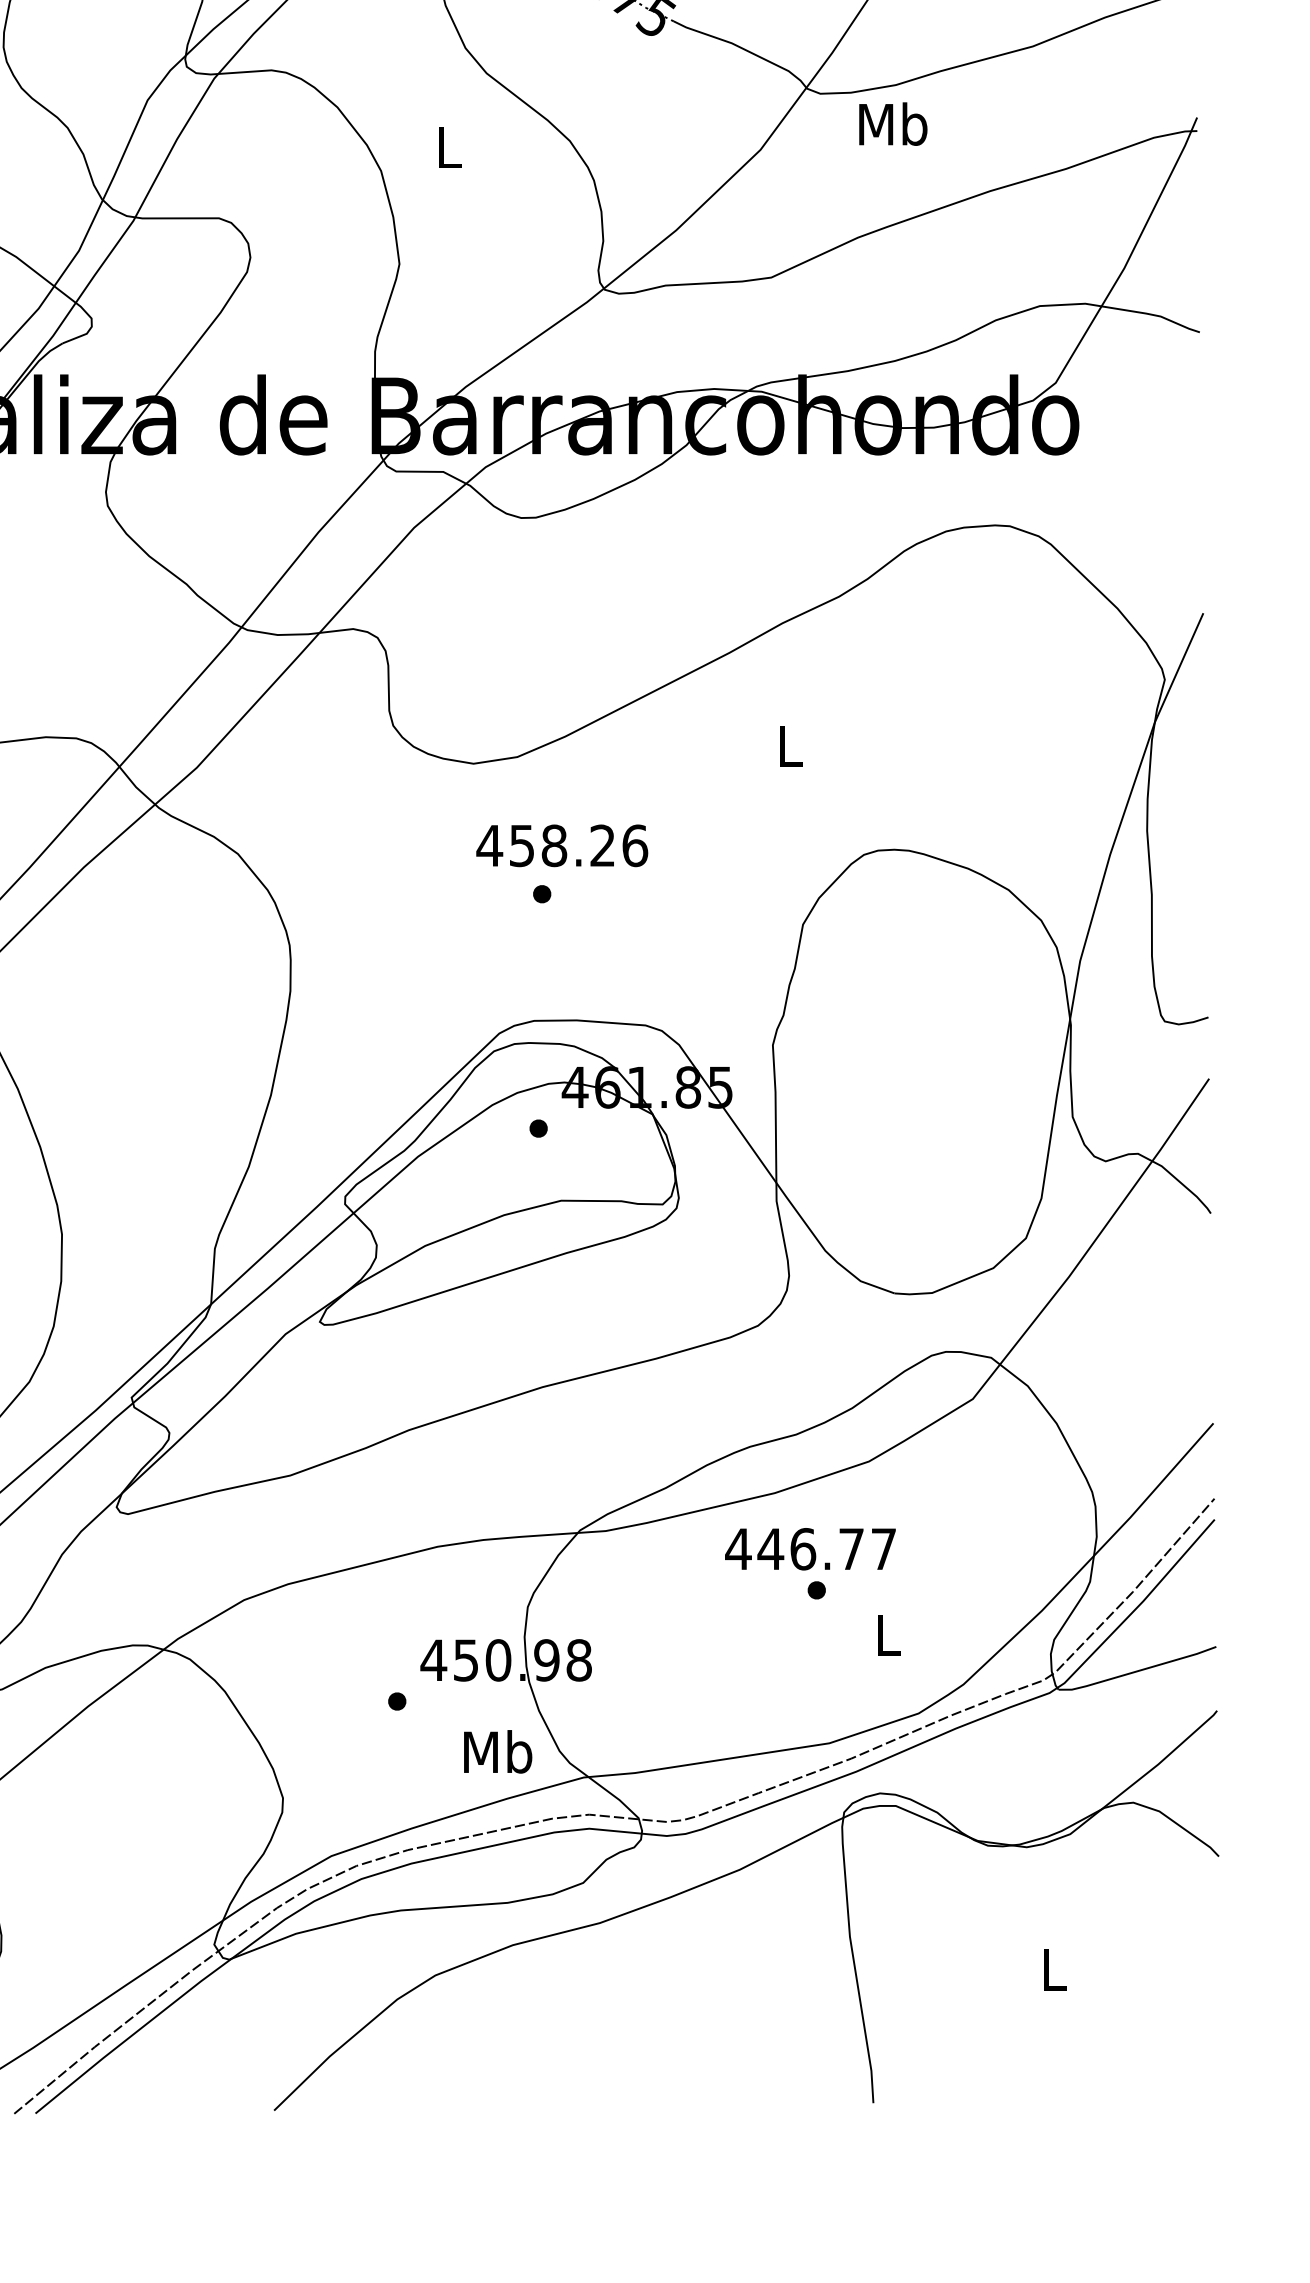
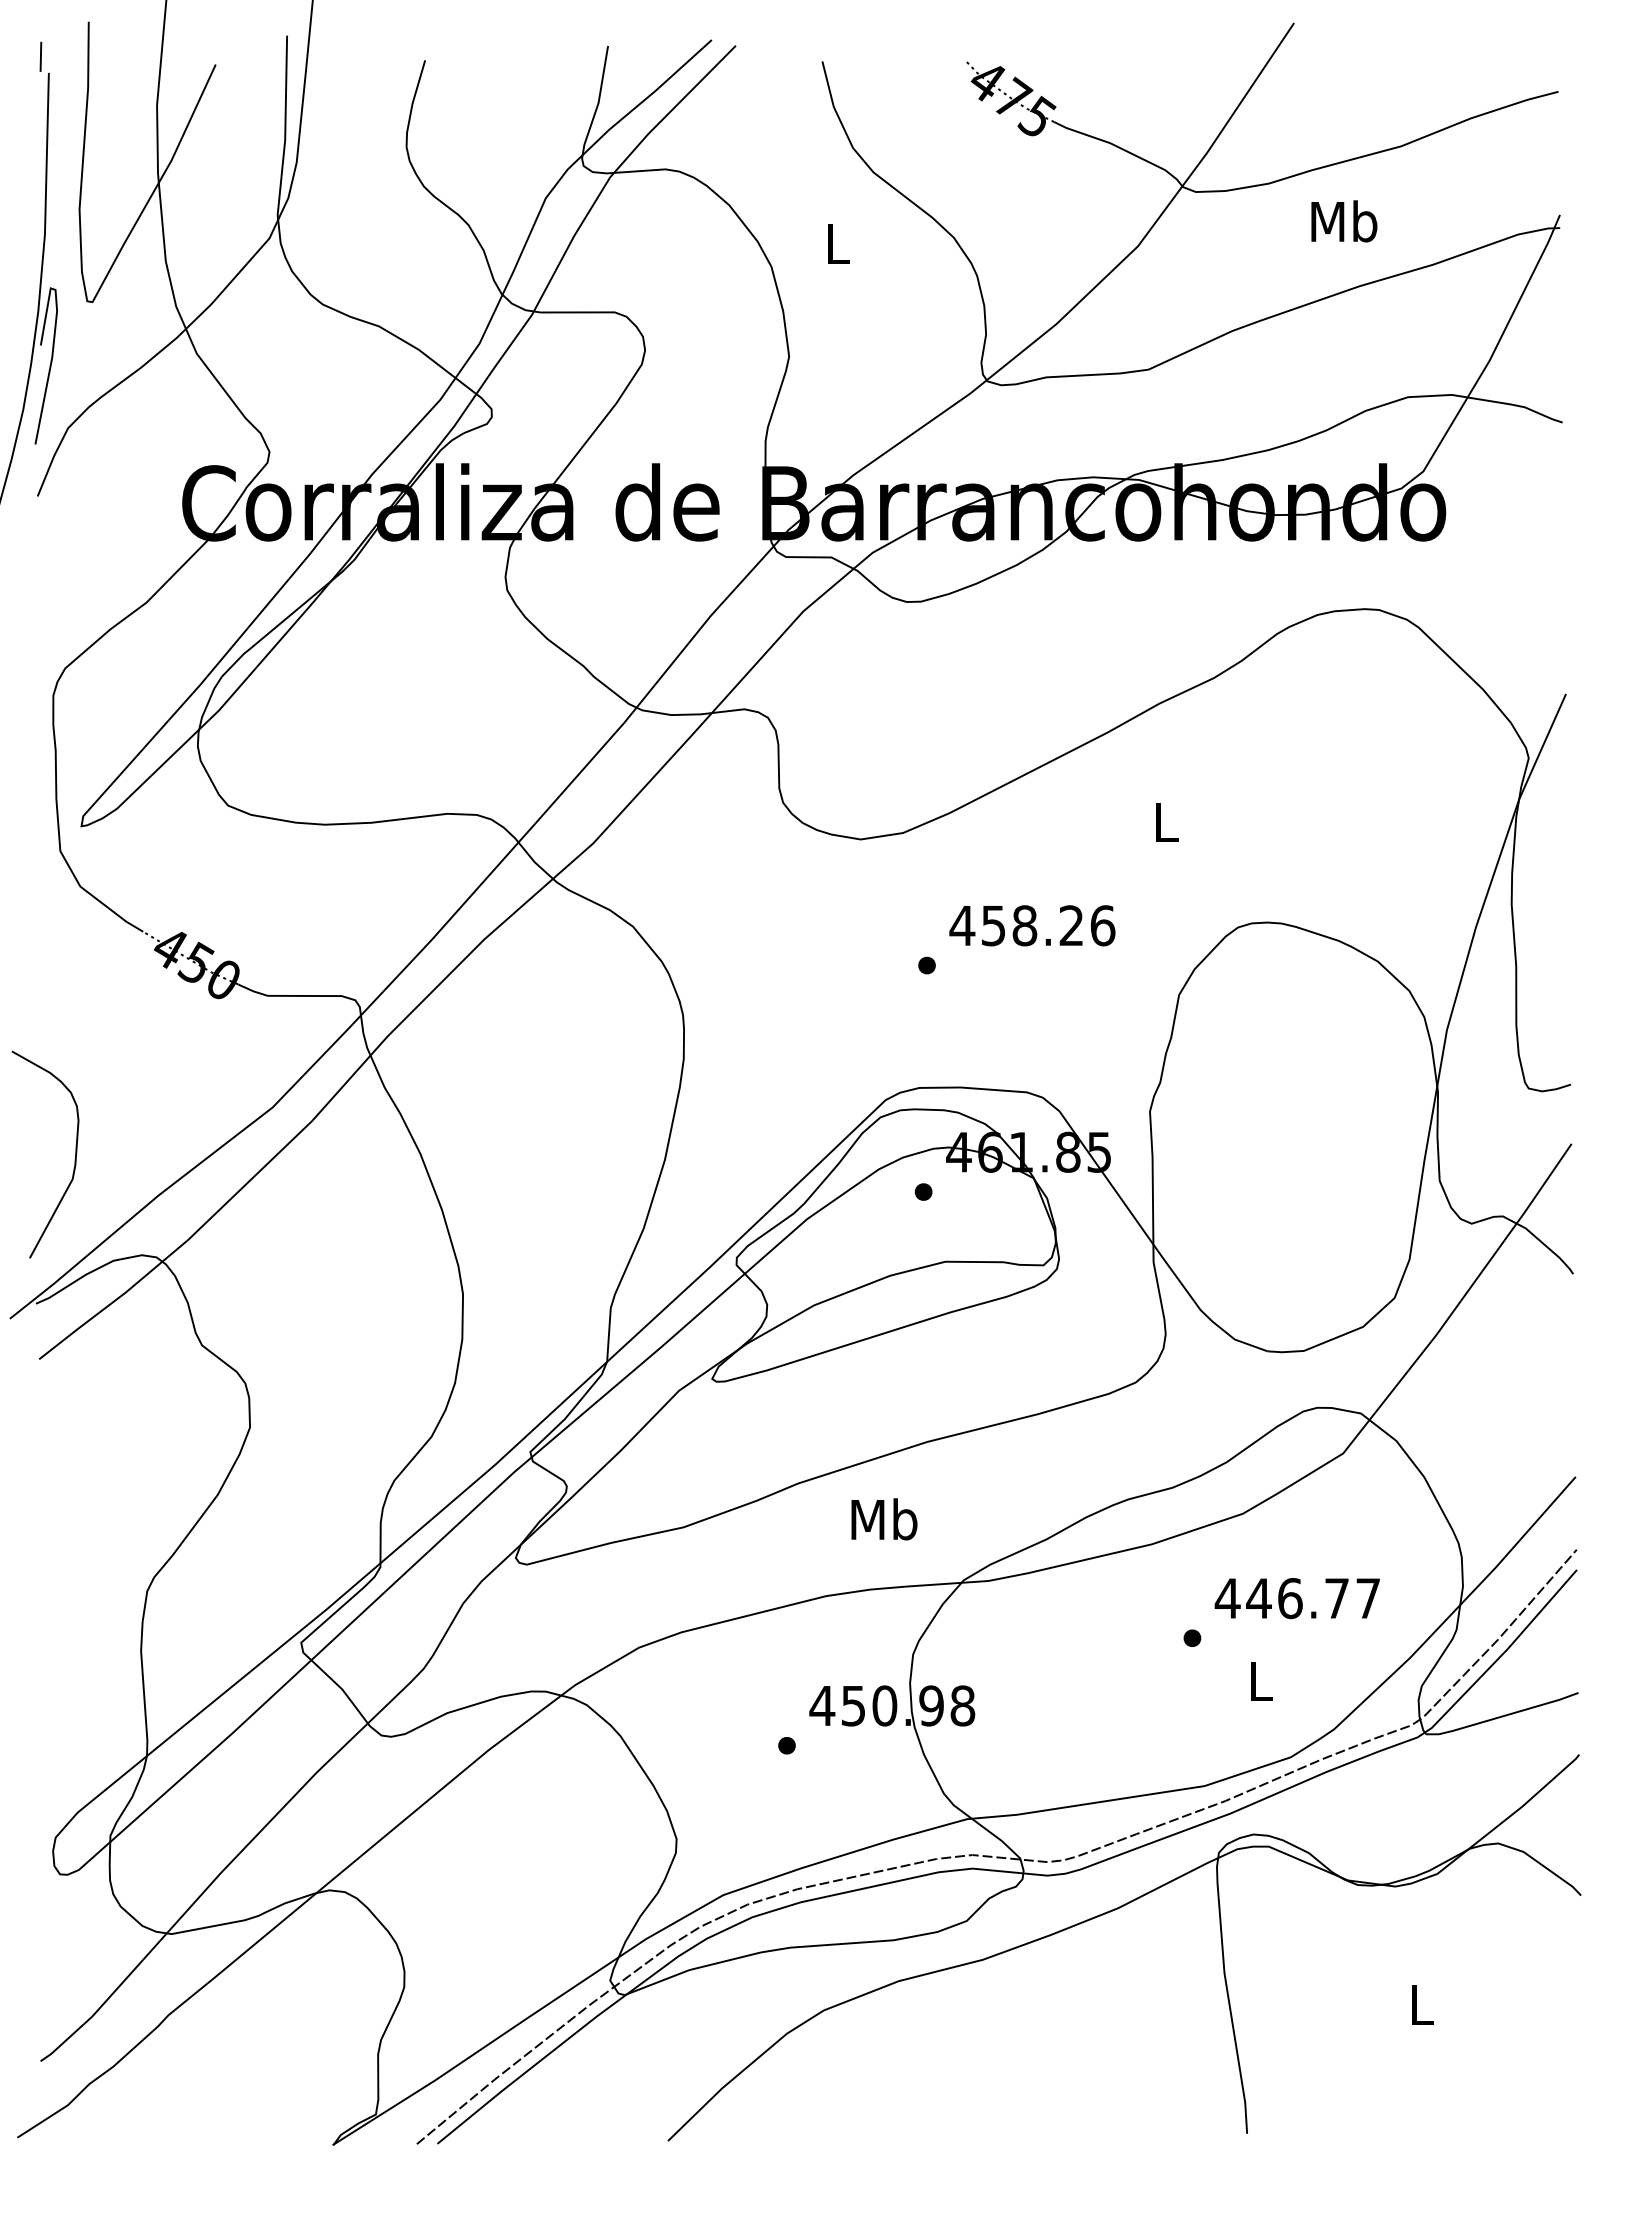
text: (893, 124) -> (1344, 221), moved
text: (562, 845) -> (1032, 925), moved
text: (809, 1549) -> (1296, 1598), moved
text: (498, 1752) -> (884, 1519), moved

